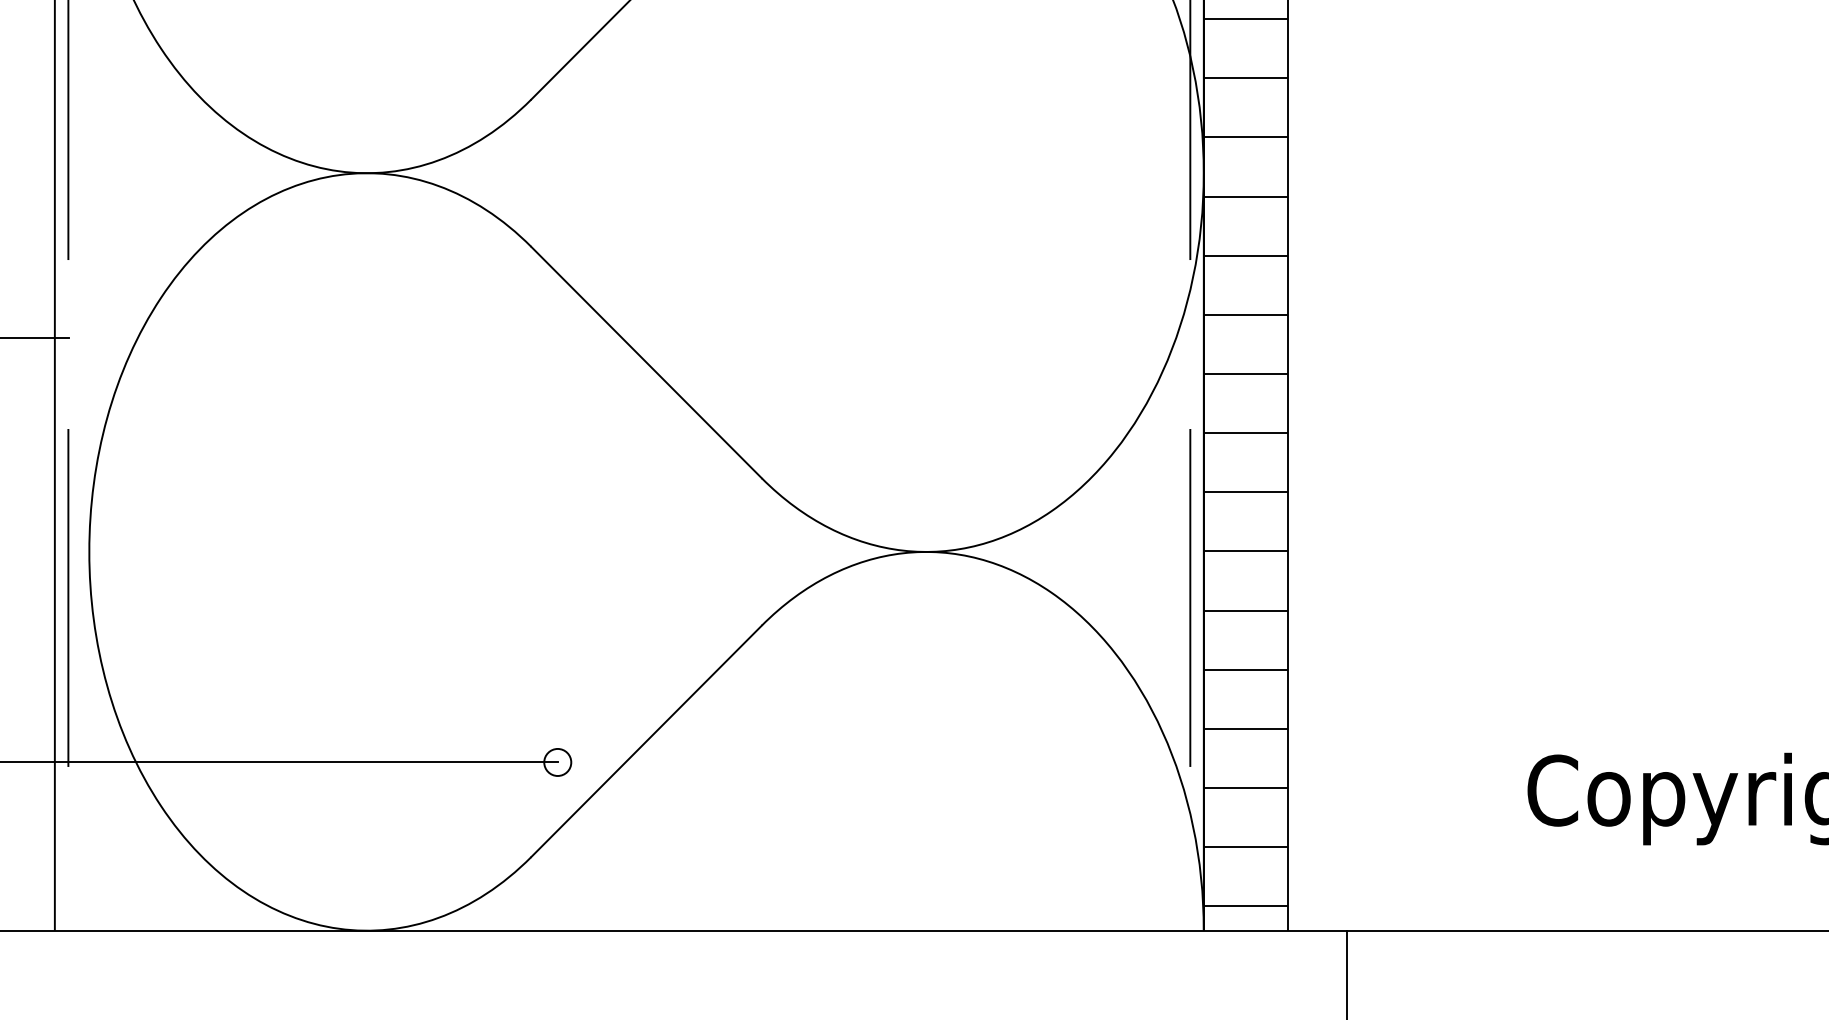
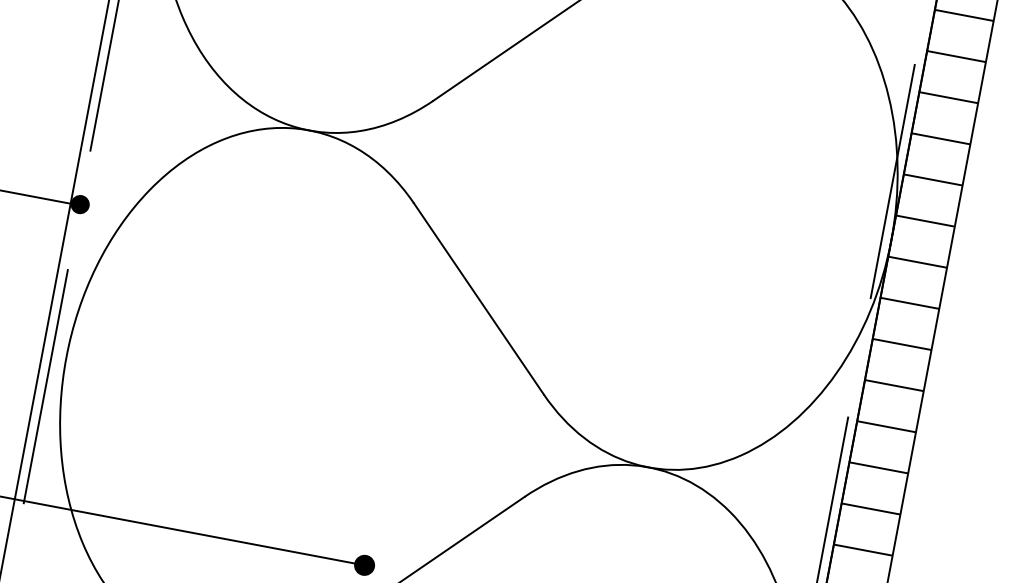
fill: (67, 335) -> (79, 203), added
fill: (557, 761) -> (364, 564), added

